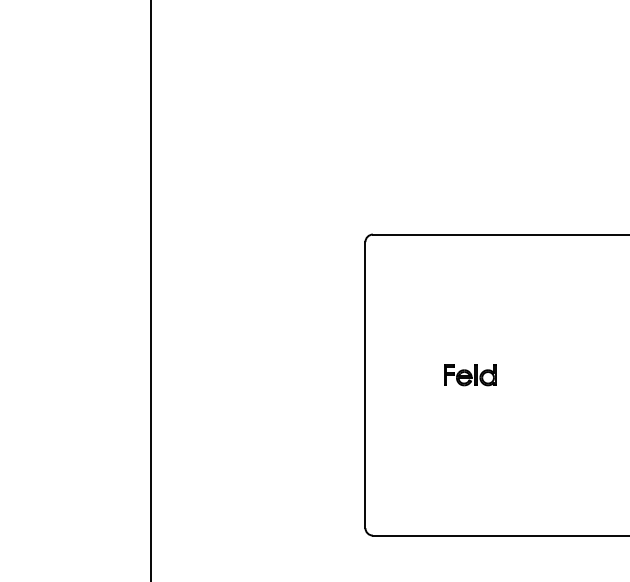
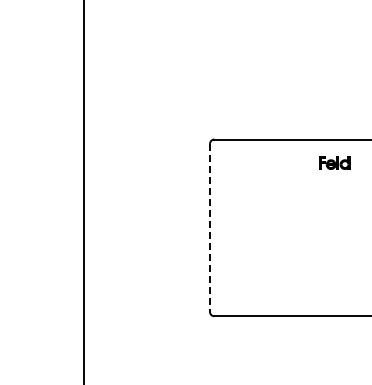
part: (470, 374) -> (334, 162), moved
line: (364, 384) -> (209, 227), solid -> dashed

